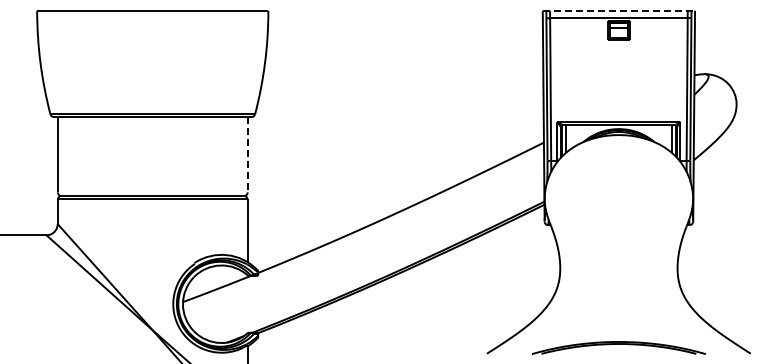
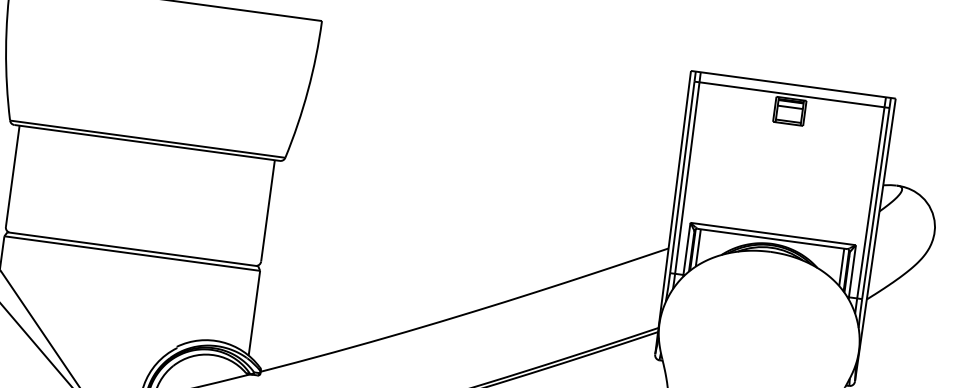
line: (619, 10) -> (794, 84), dashed -> solid
line: (247, 154) -> (267, 210), dashed -> solid

